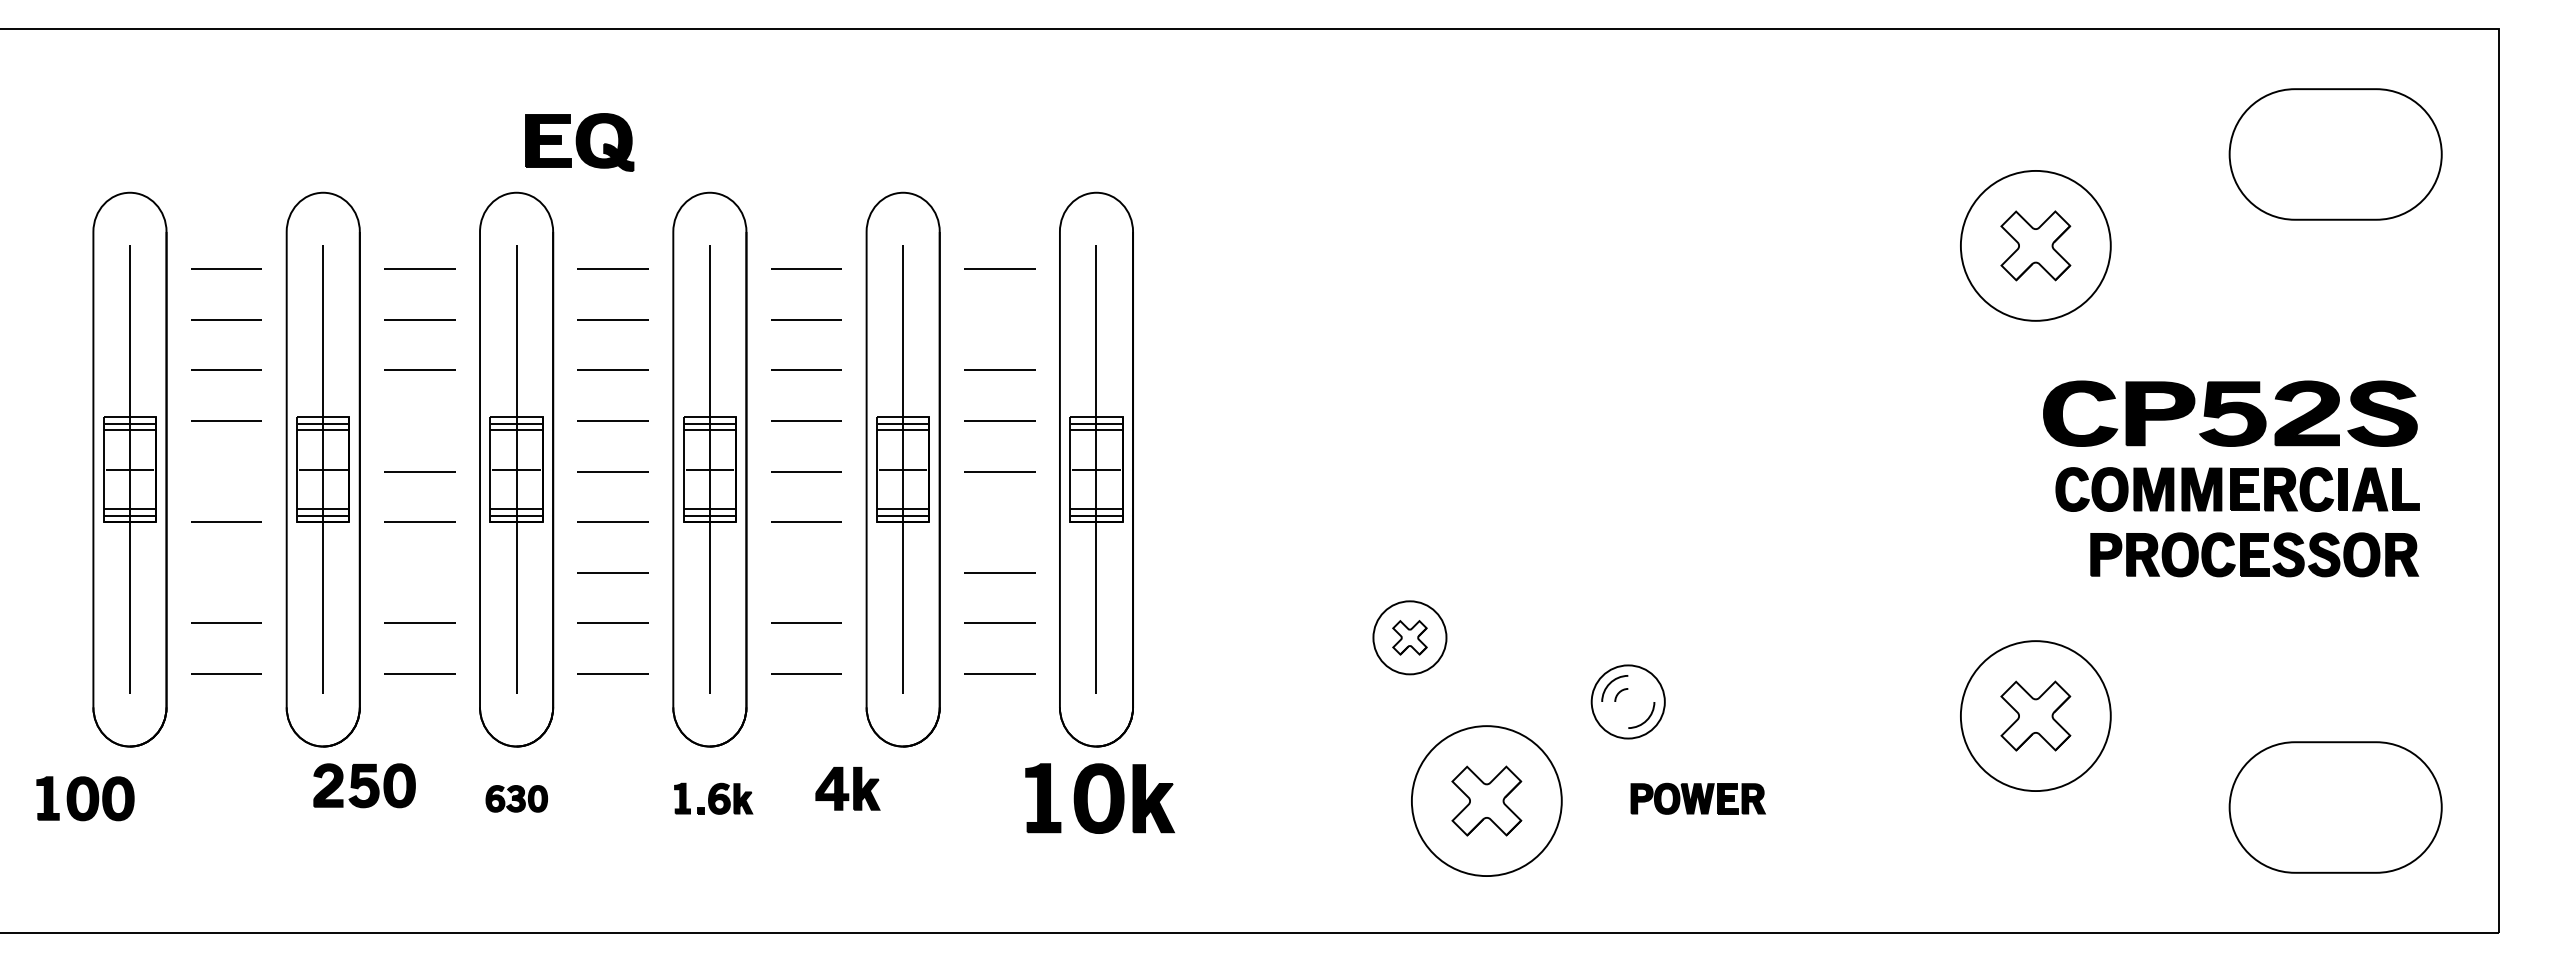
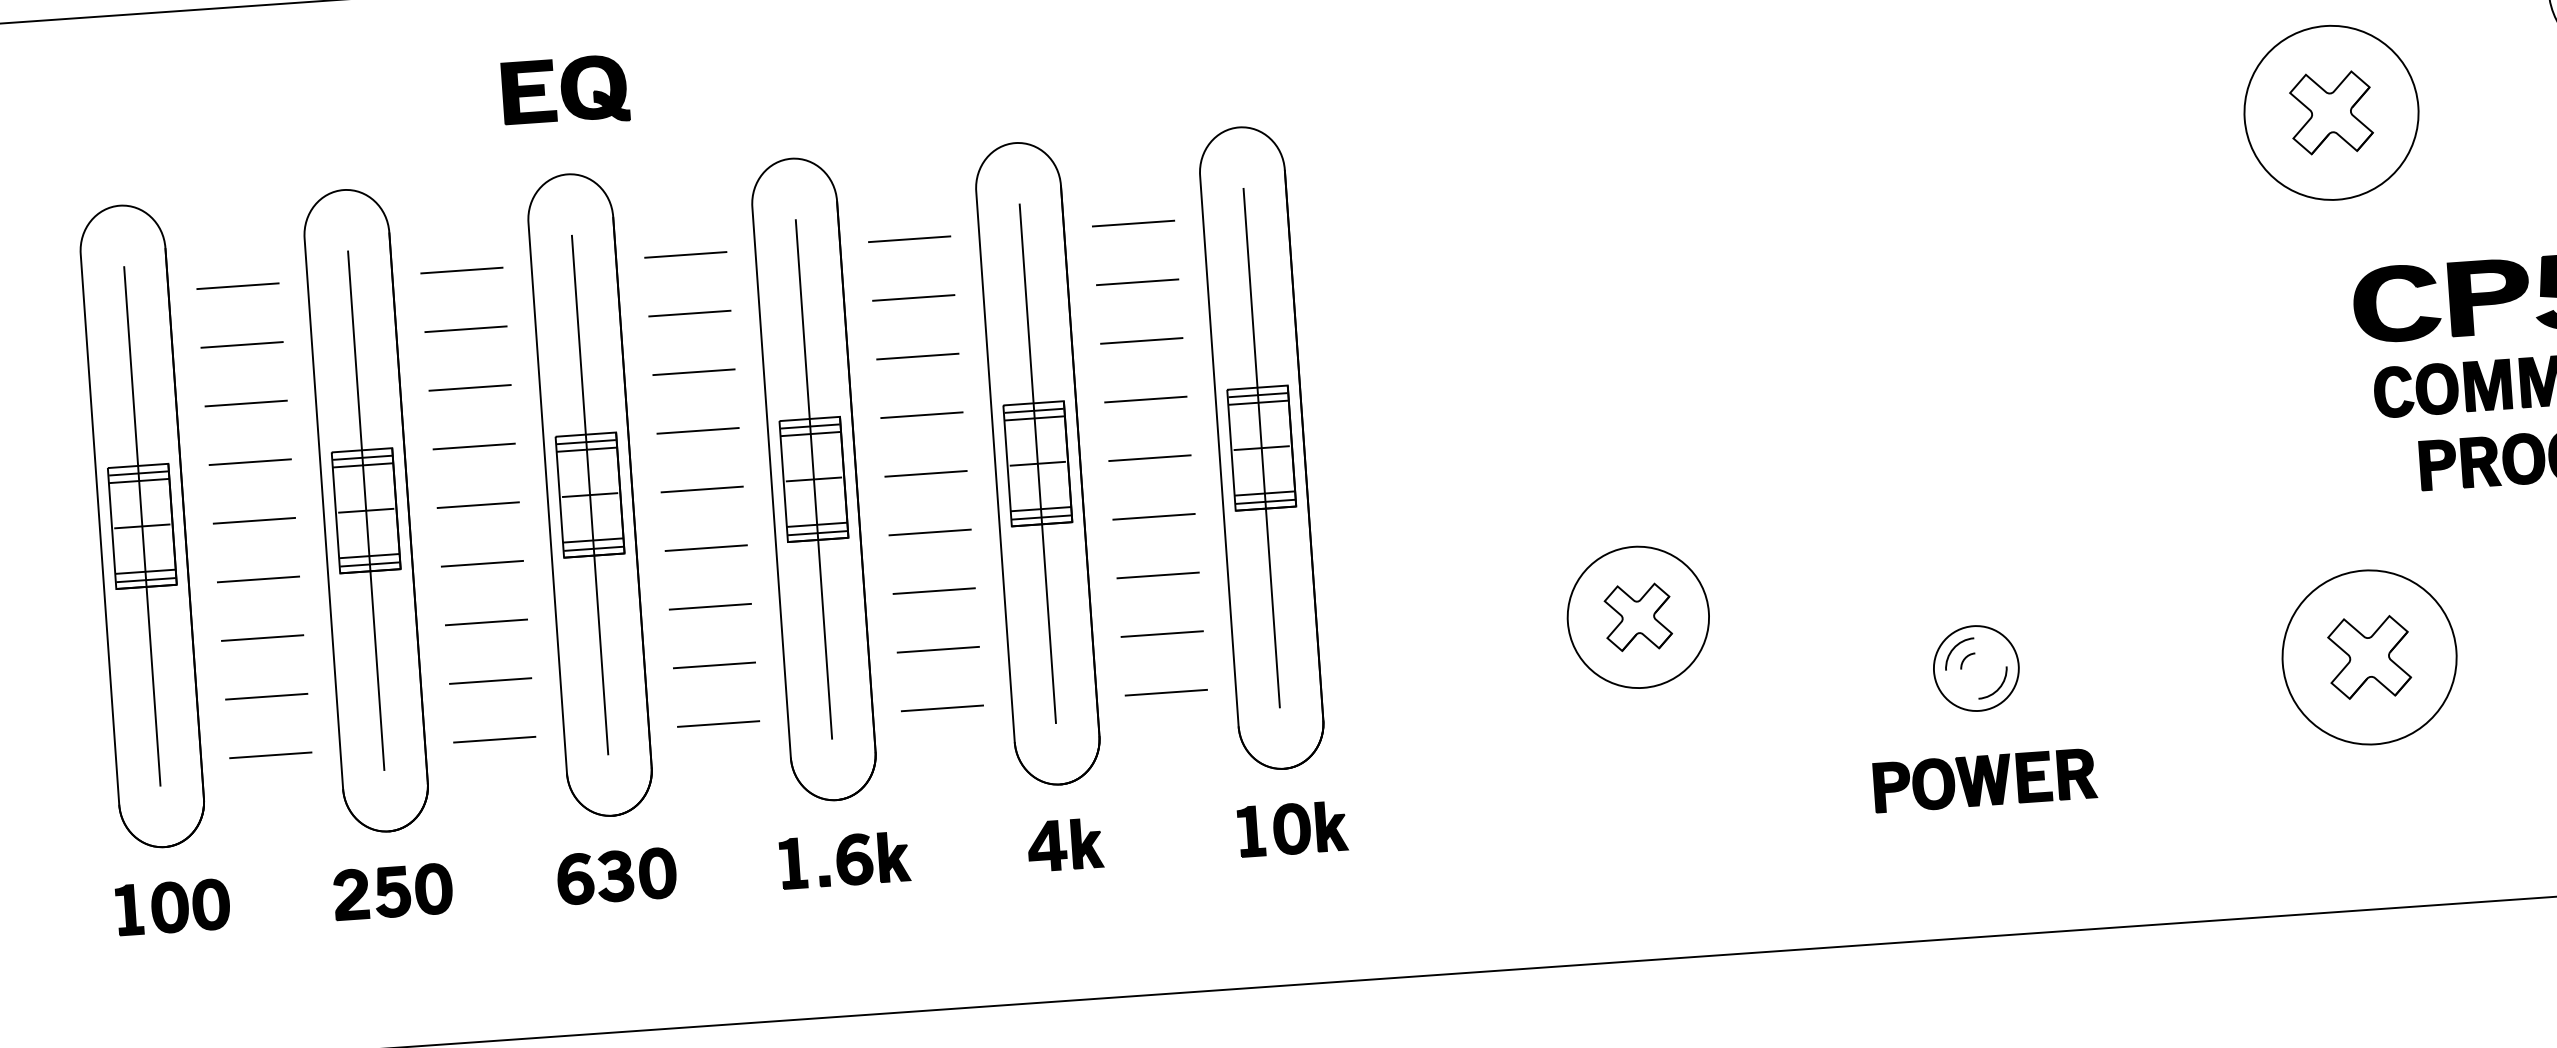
part: (579, 142) -> (565, 91), moved
line: (999, 319) -> (1137, 282), added
line: (419, 420) -> (473, 446), added
line: (226, 471) -> (254, 520), added
line: (999, 521) -> (1153, 516), added
line: (226, 572) -> (262, 637), added
line: (419, 572) -> (485, 622), added
line: (806, 572) -> (934, 590), added
part: (1409, 637) -> (1637, 617), size x1.67
part: (1627, 701) -> (1975, 668), moved
part: (364, 785) -> (393, 891), moved
part: (847, 788) -> (1064, 844), moved
part: (85, 798) -> (173, 906), moved
part: (516, 798) -> (616, 875), size x1.67
part: (713, 798) -> (844, 859), size x1.43
part: (1100, 798) -> (1293, 828), size x0.62
part: (1698, 798) -> (1985, 780), size x1.43
part: (1486, 800) -> (1740, 799), removed

